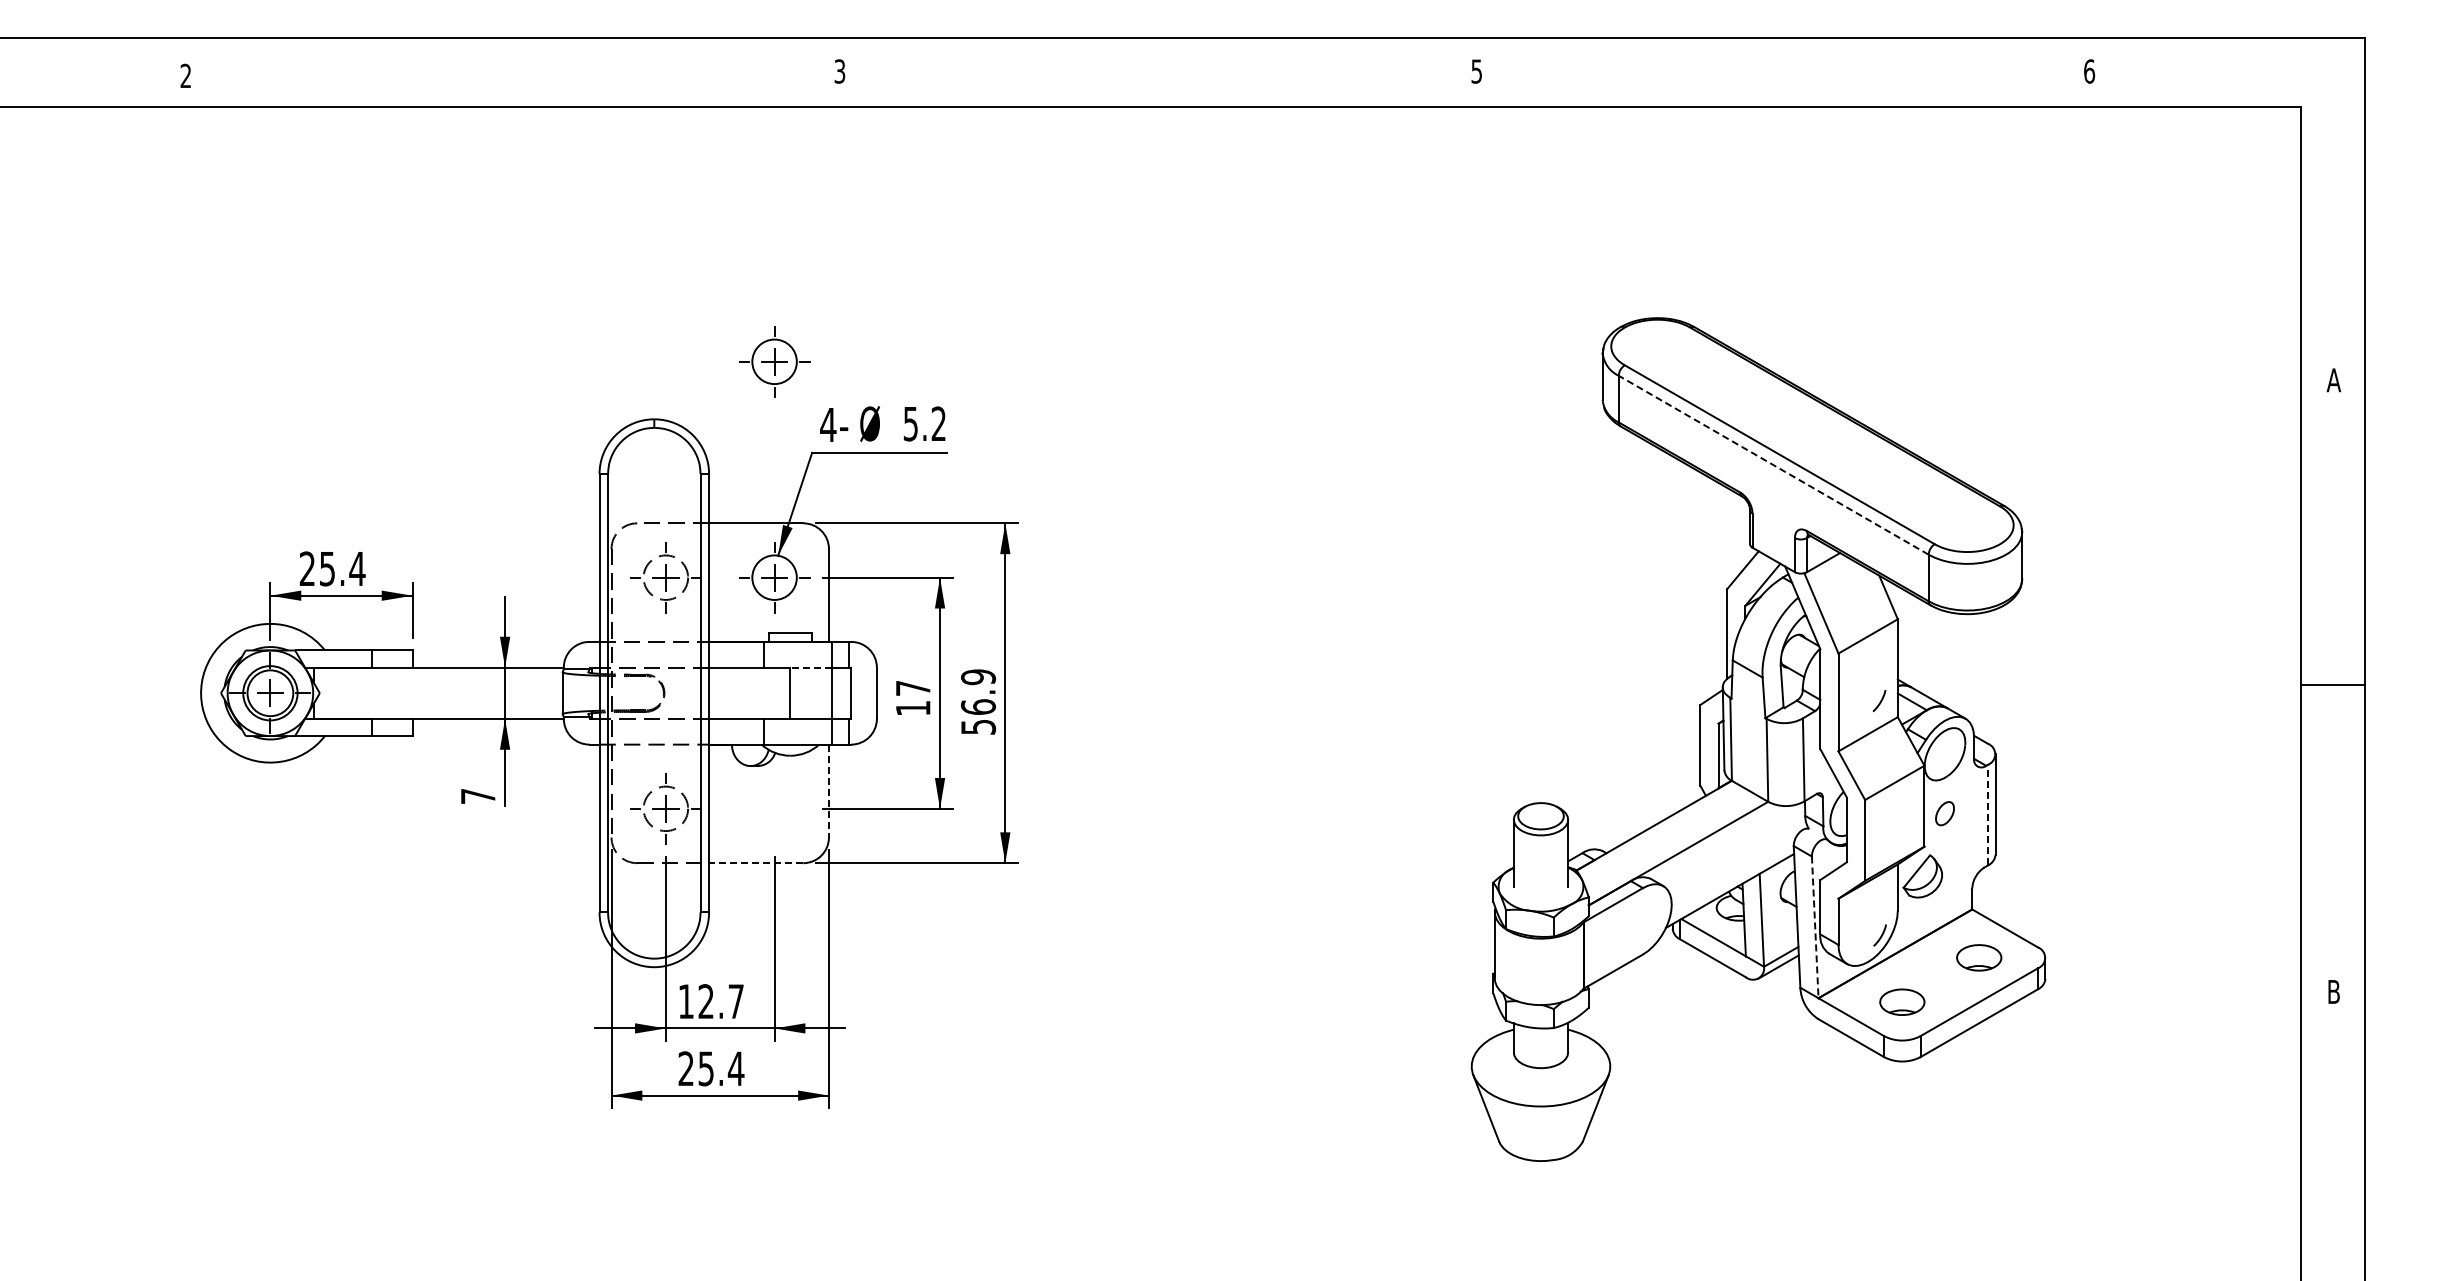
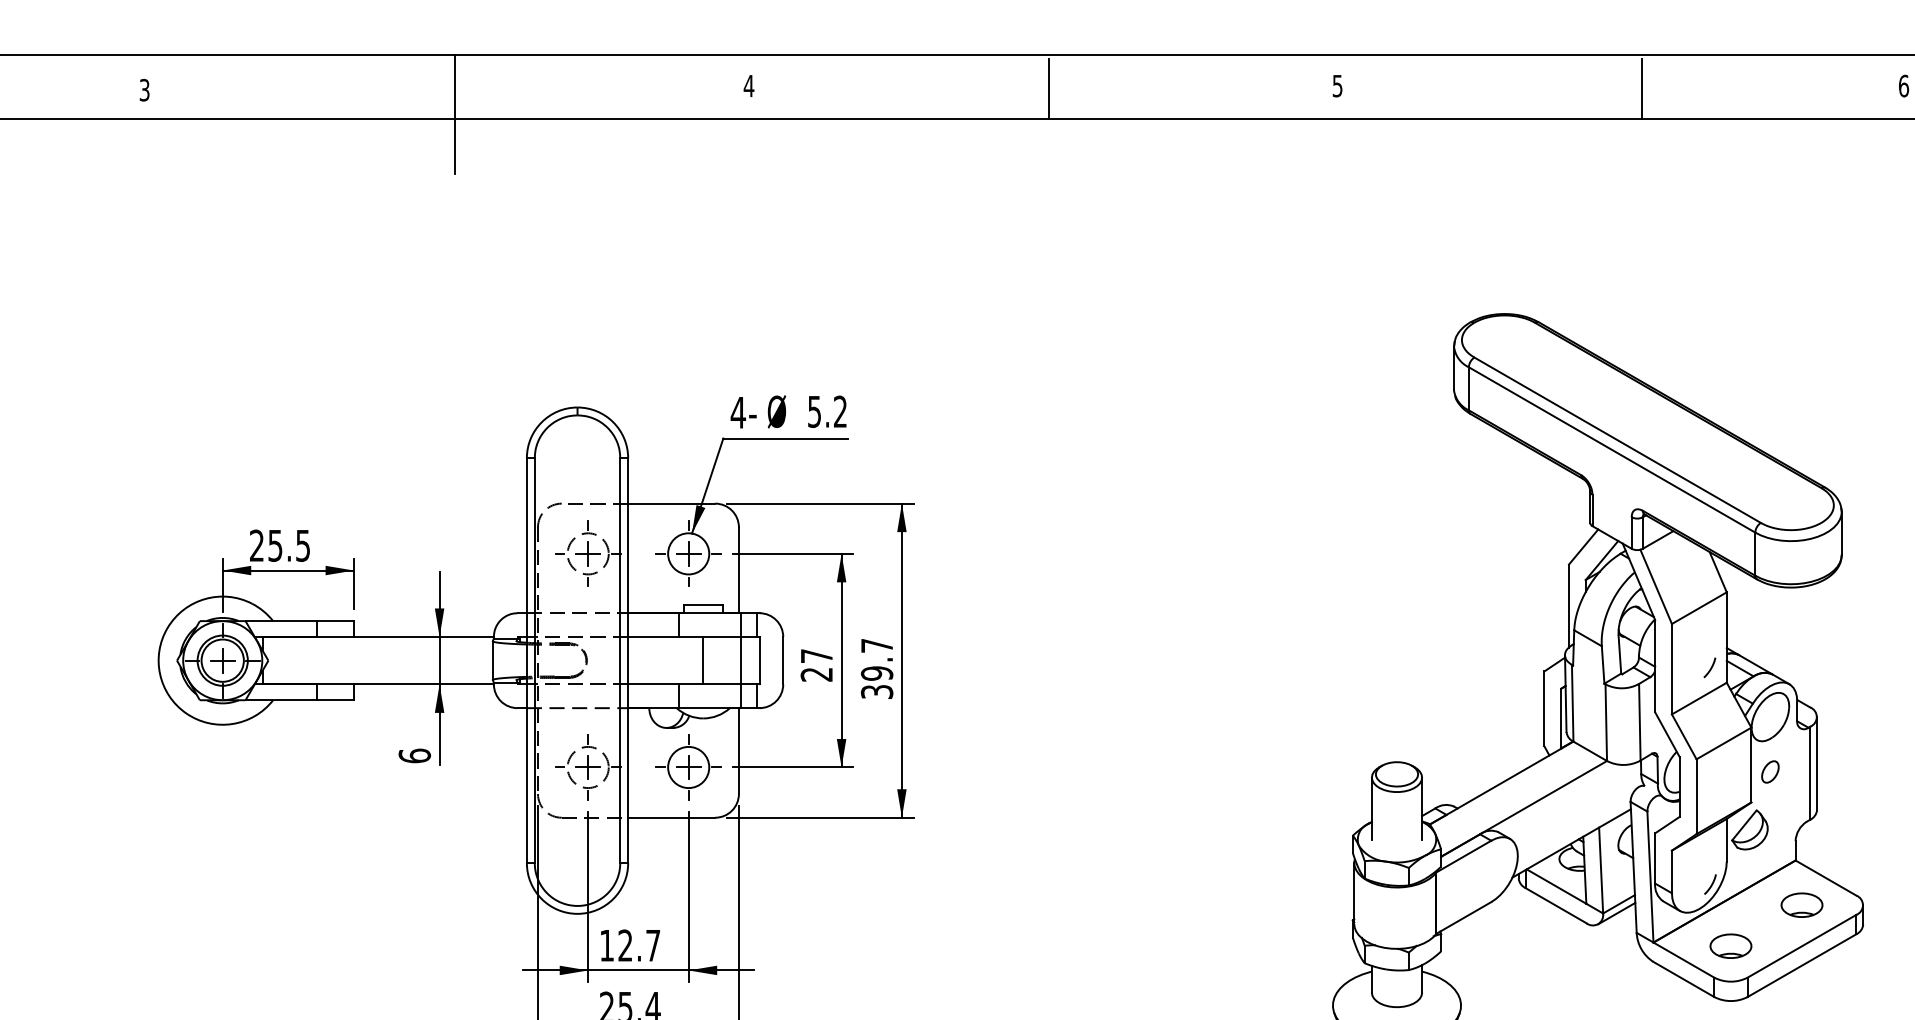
text: (839, 71) -> (748, 86), 3 -> 4
line: (1164, 74) -> (1049, 88), added
line: (1806, 74) -> (1642, 88), added
text: (185, 76) -> (144, 90), 2 -> 3
line: (522, 102) -> (455, 114), added
part: (774, 361) -> (688, 767), moved
line: (1773, 465) -> (1611, 450), dashed -> solid
text: (357, 569) -> (303, 546), 25.4 -> 25.5
line: (810, 667) -> (721, 636), dashed -> solid
text: (978, 701) -> (877, 668), 56.9 -> 39.7
text: (912, 708) -> (816, 674), 17 -> 27
line: (828, 791) -> (738, 751), dashed -> solid
text: (477, 796) -> (414, 756), 7 -> 6
line: (1988, 814) -> (1810, 772), dashed -> solid
line: (755, 863) -> (671, 818), dashed -> solid
line: (1815, 927) -> (1650, 877), dashed -> solid

